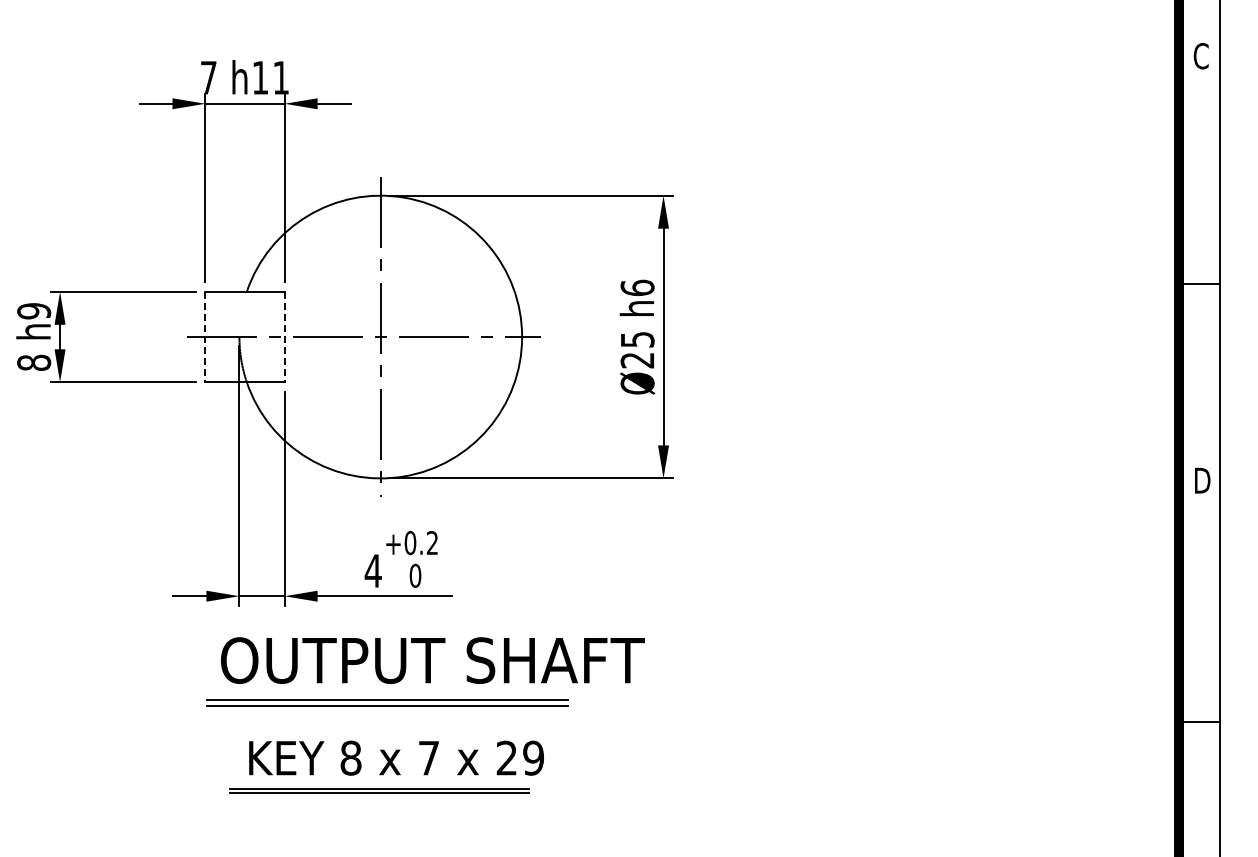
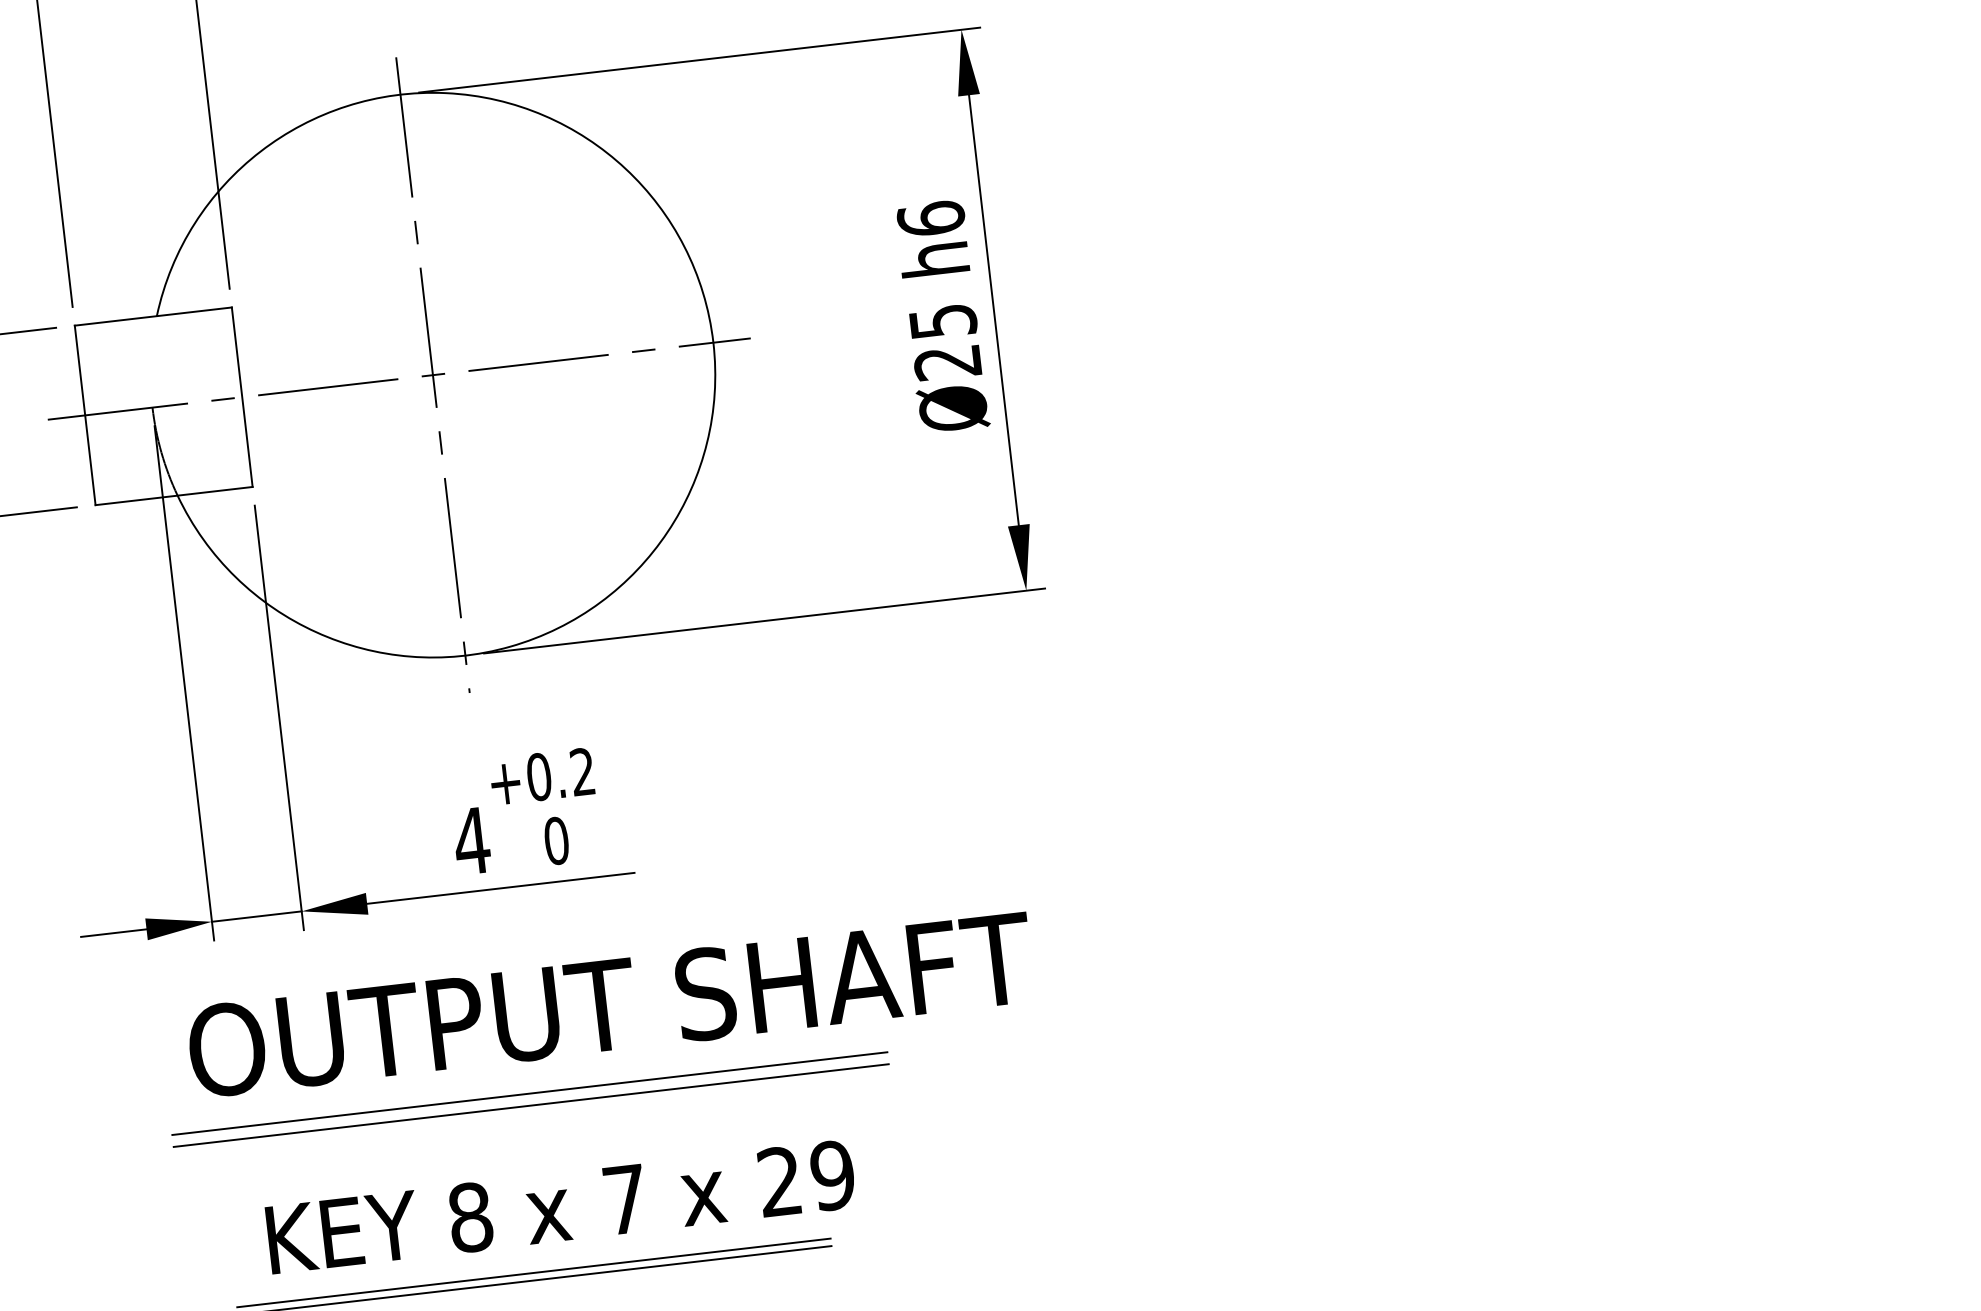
line: (205, 337) -> (85, 416), dashed -> solid
line: (284, 337) -> (242, 398), dashed -> solid

